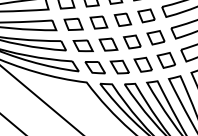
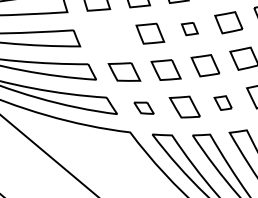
part: (122, 19) -> (189, 28), size x0.6
part: (73, 23) -> (108, 35), removed
part: (142, 64) -> (222, 102), size x0.6
part: (94, 67) -> (142, 107), size x0.6

